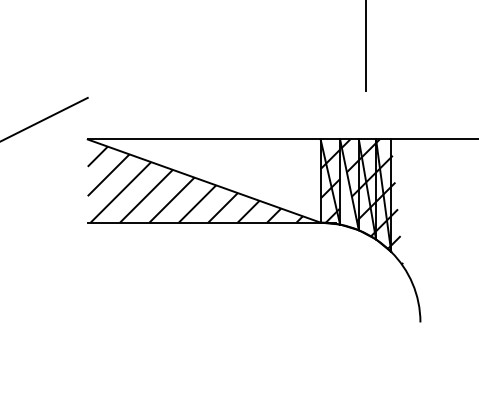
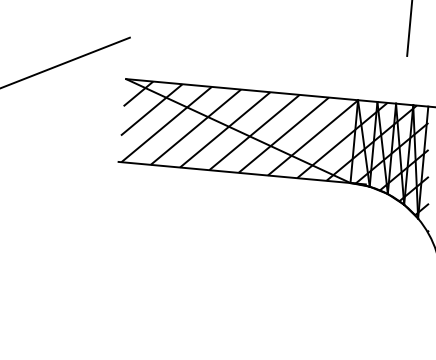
hatch: (213, 177) -> (247, 128), added
hatch: (348, 187) -> (381, 150), added

